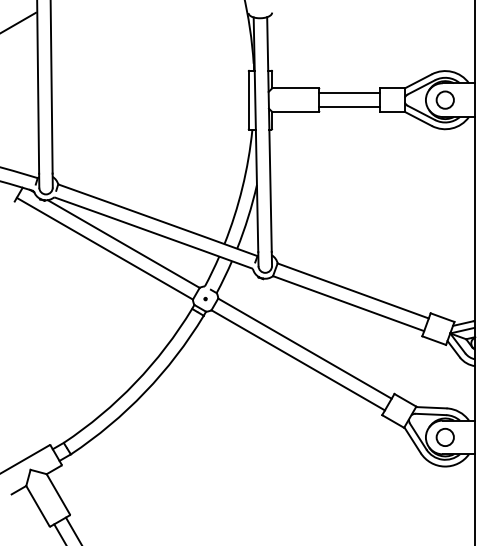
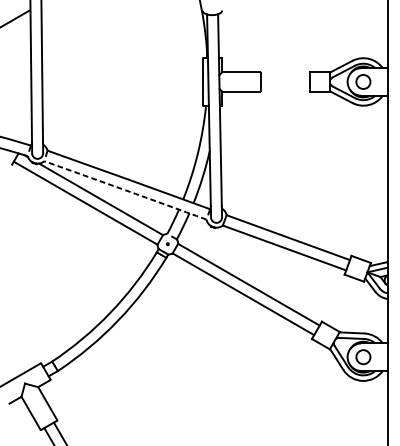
line: (349, 93) -> (285, 76), removed
line: (349, 106) -> (285, 87), removed
arc: (153, 232) -> (125, 189), solid -> dashed

